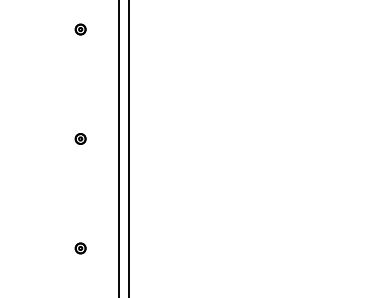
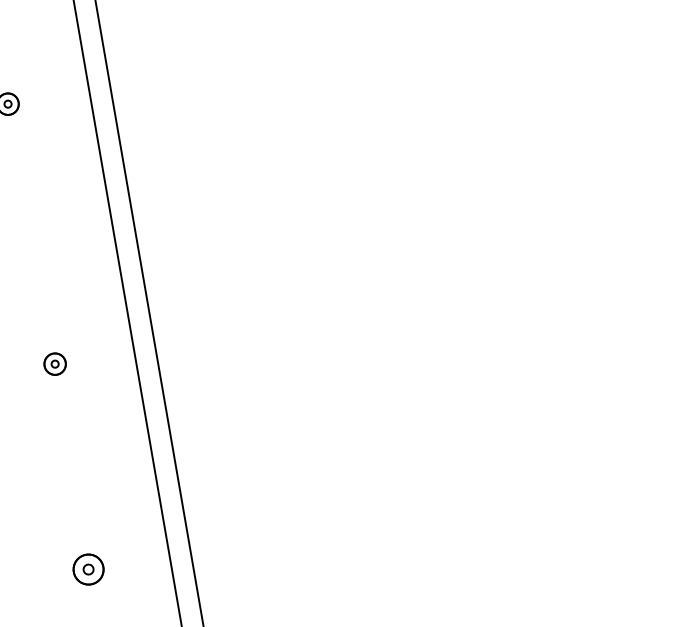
part: (80, 138) -> (54, 363), moved
part: (80, 248) -> (88, 569), size x1.4

